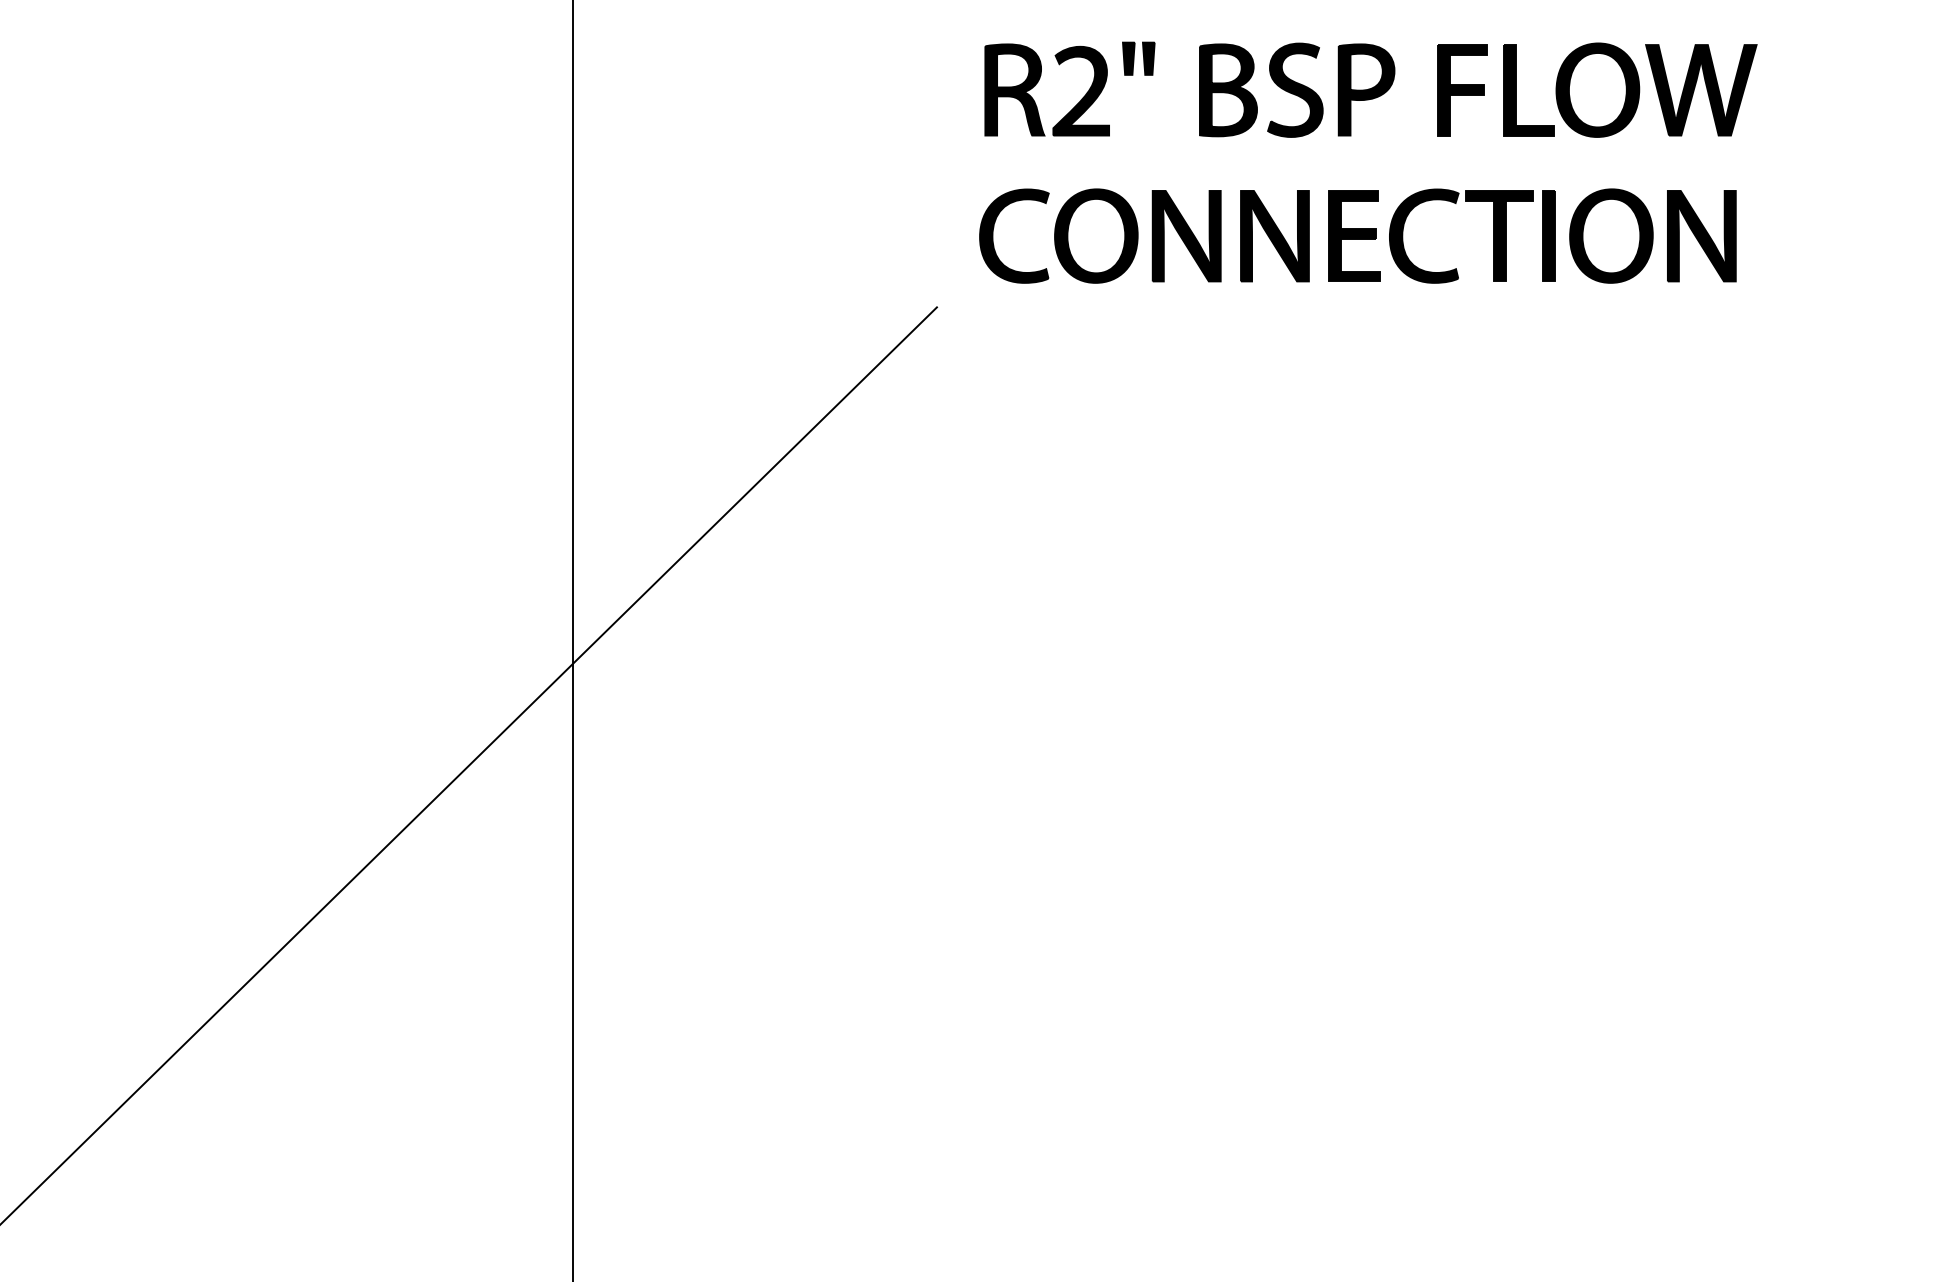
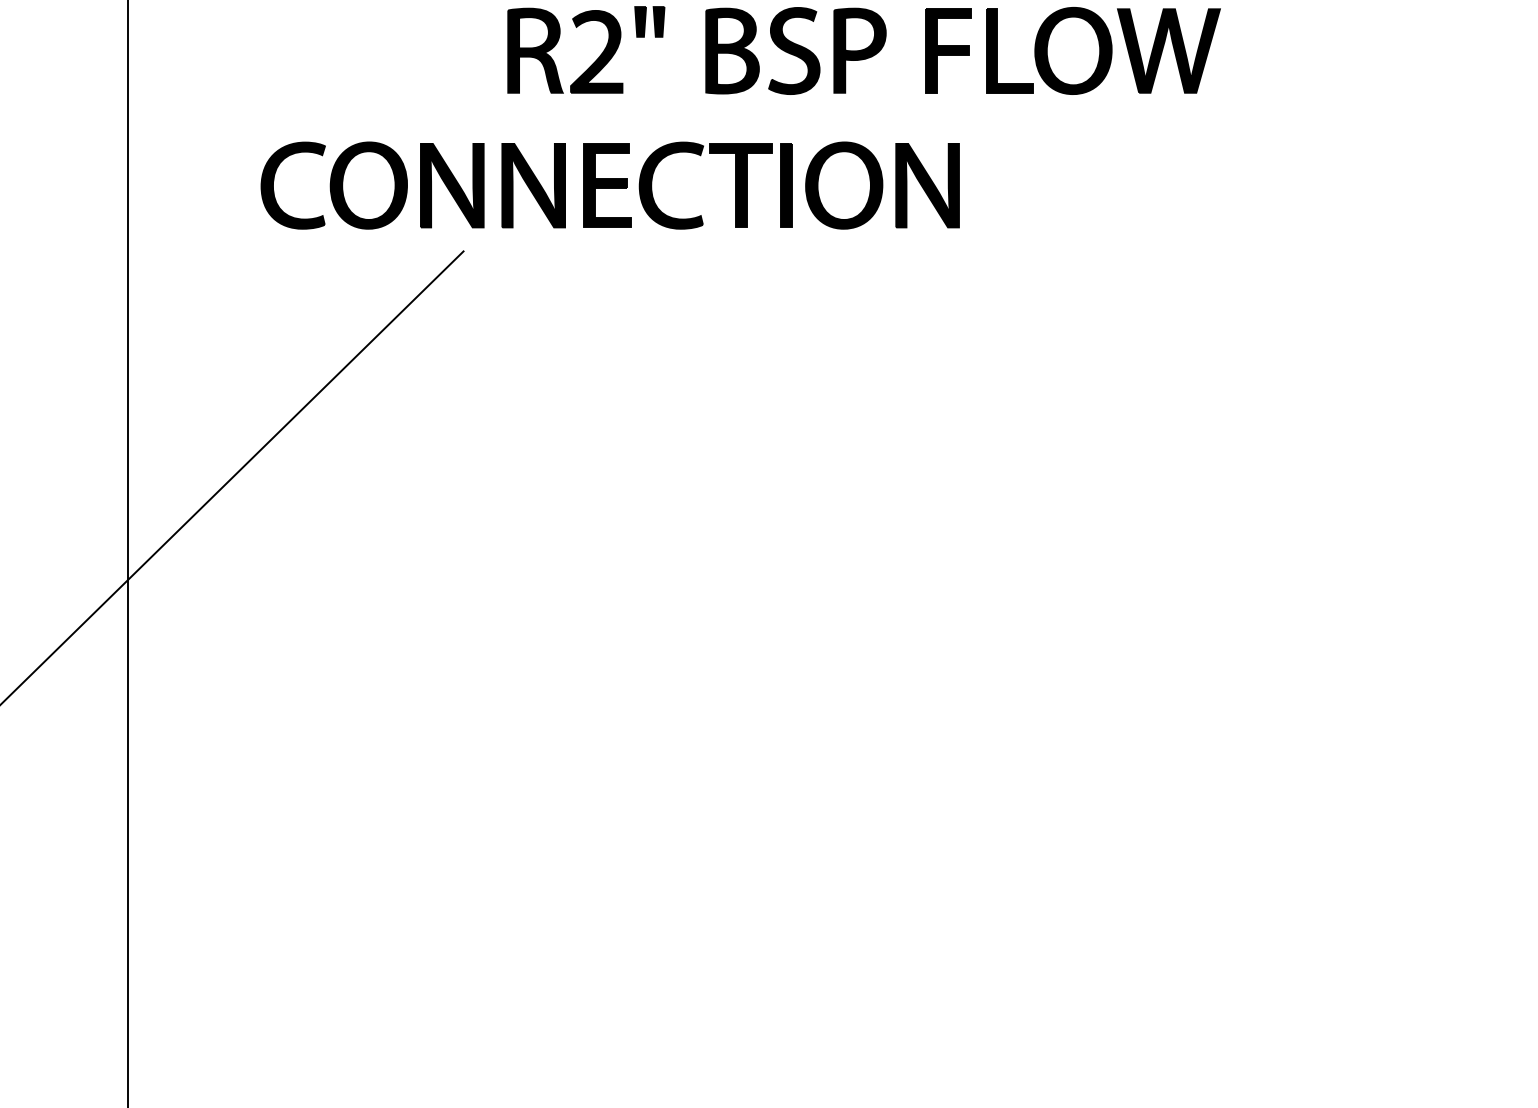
part: (1357, 235) -> (609, 185), moved

